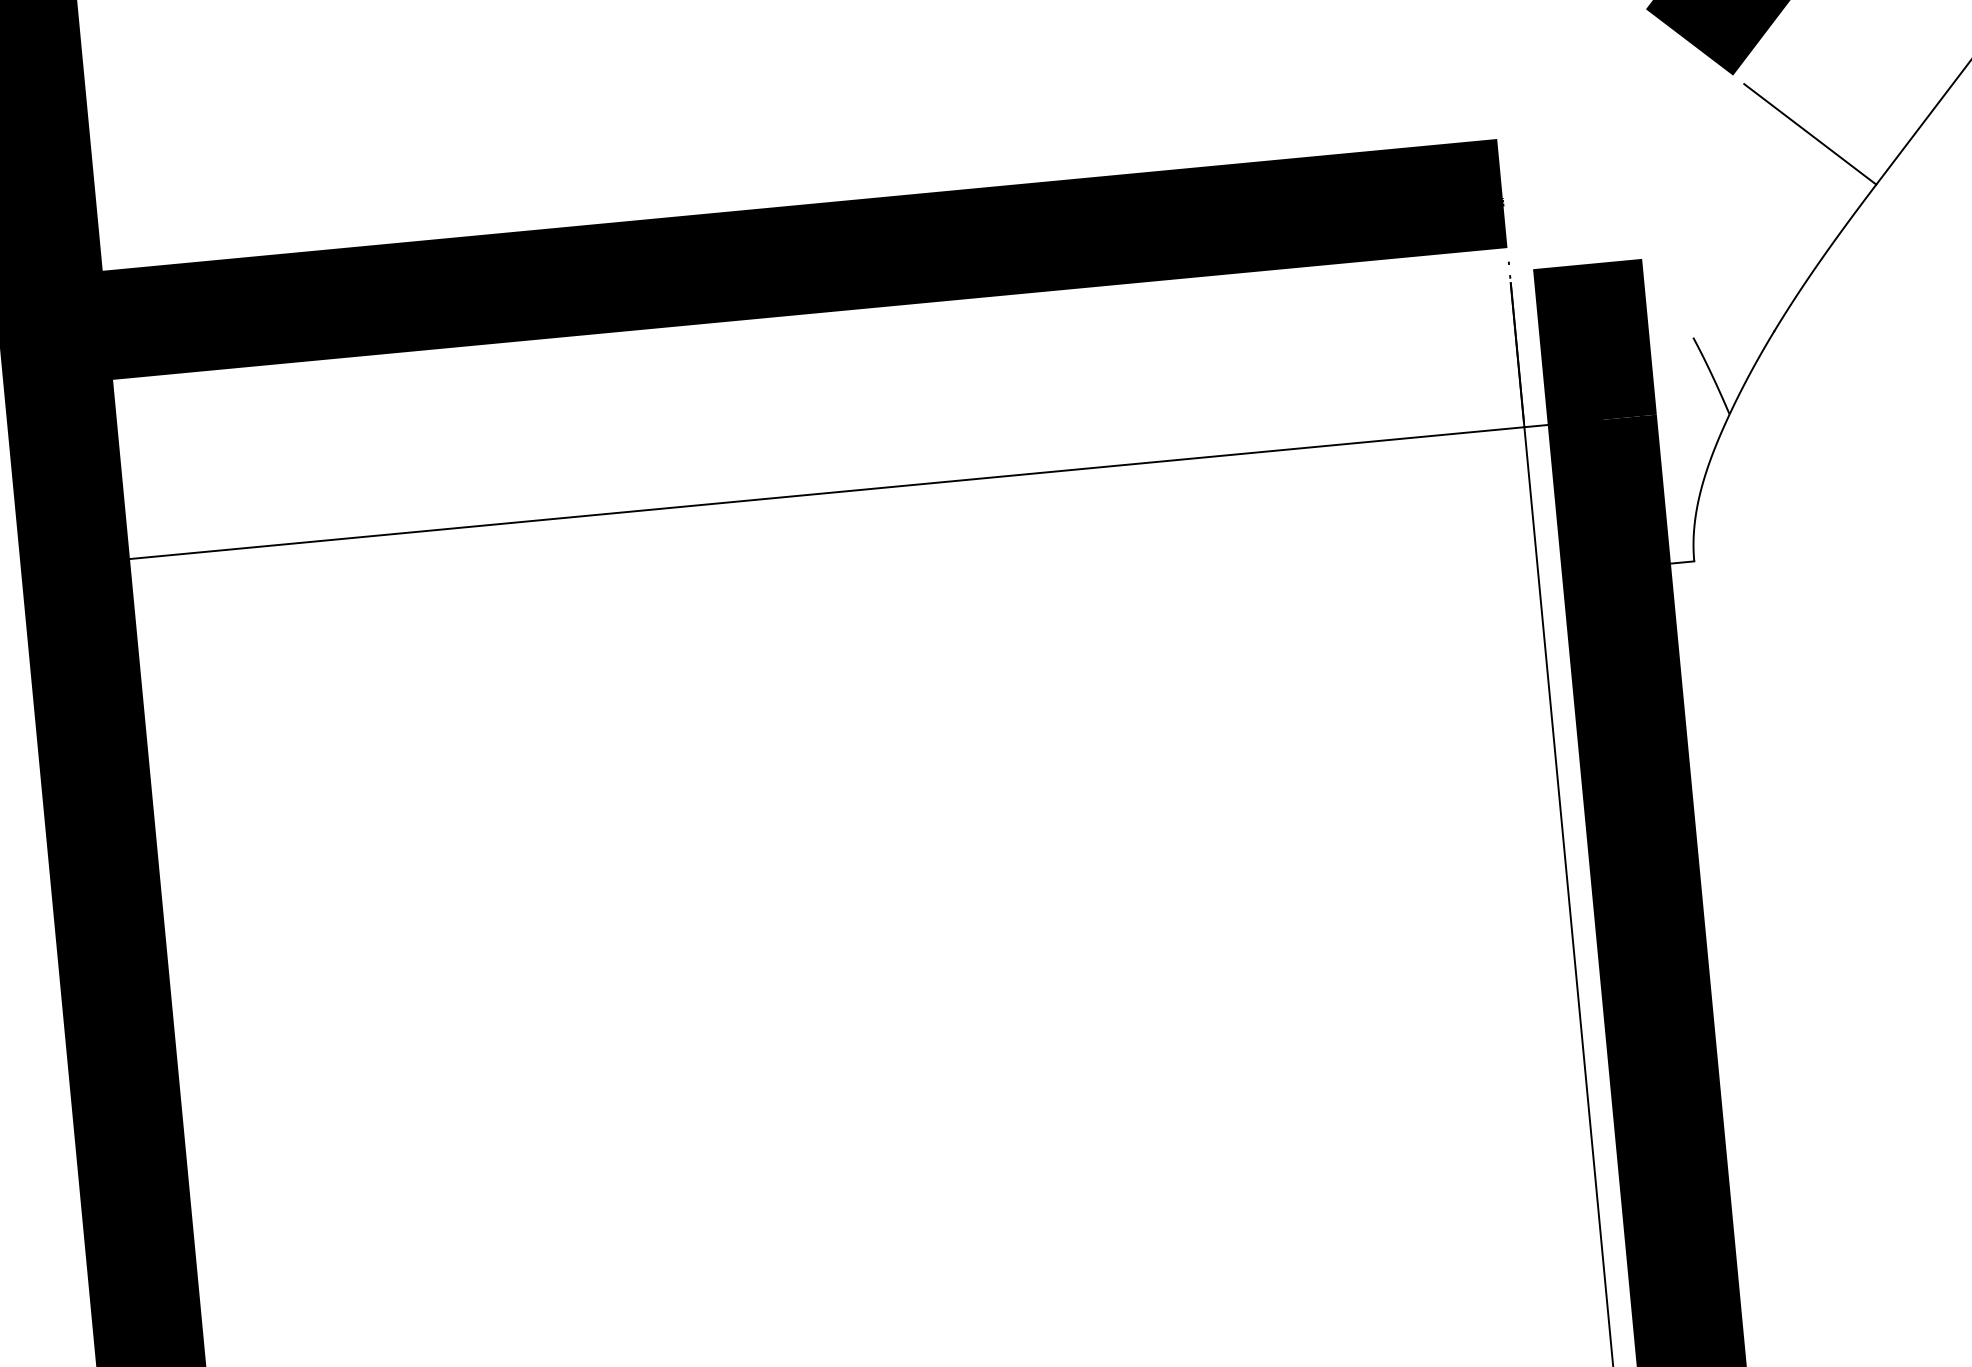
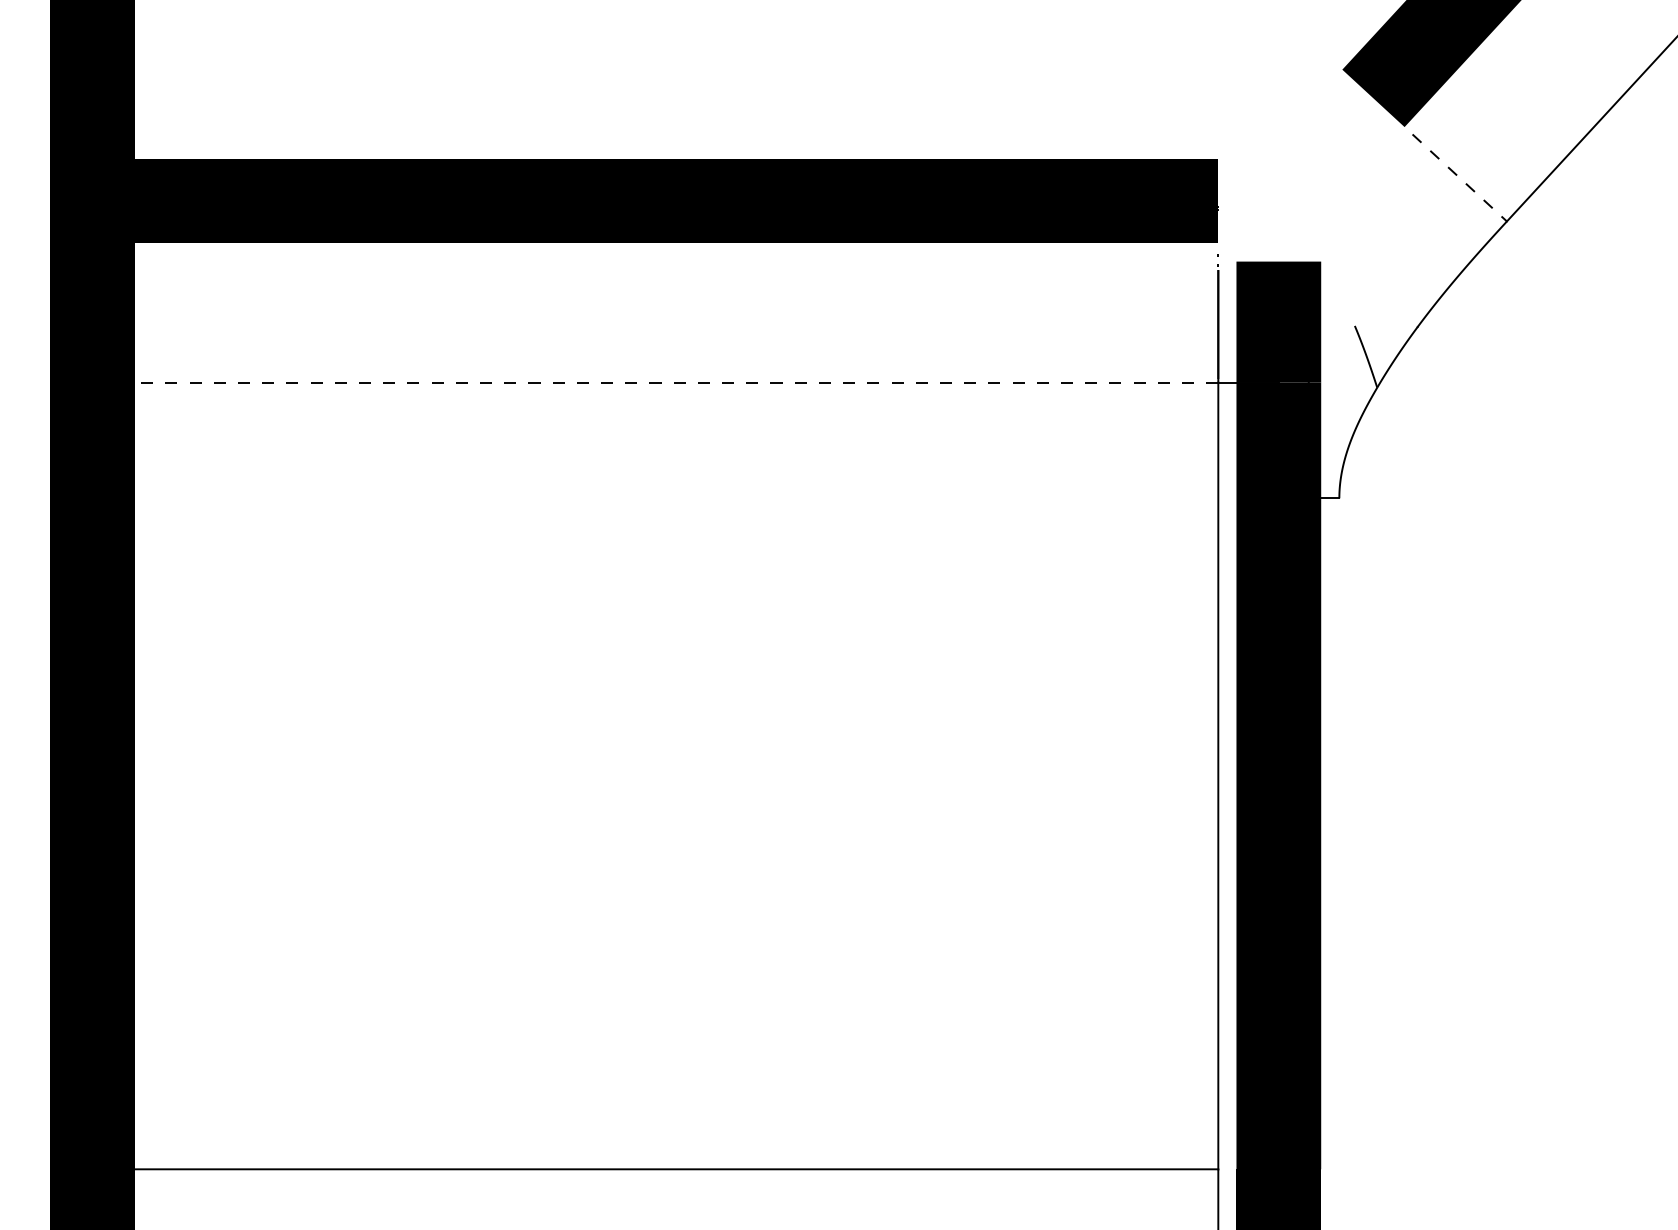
line: (1811, 134) -> (1460, 178), solid -> dashed
line: (799, 495) -> (655, 382), solid -> dashed

